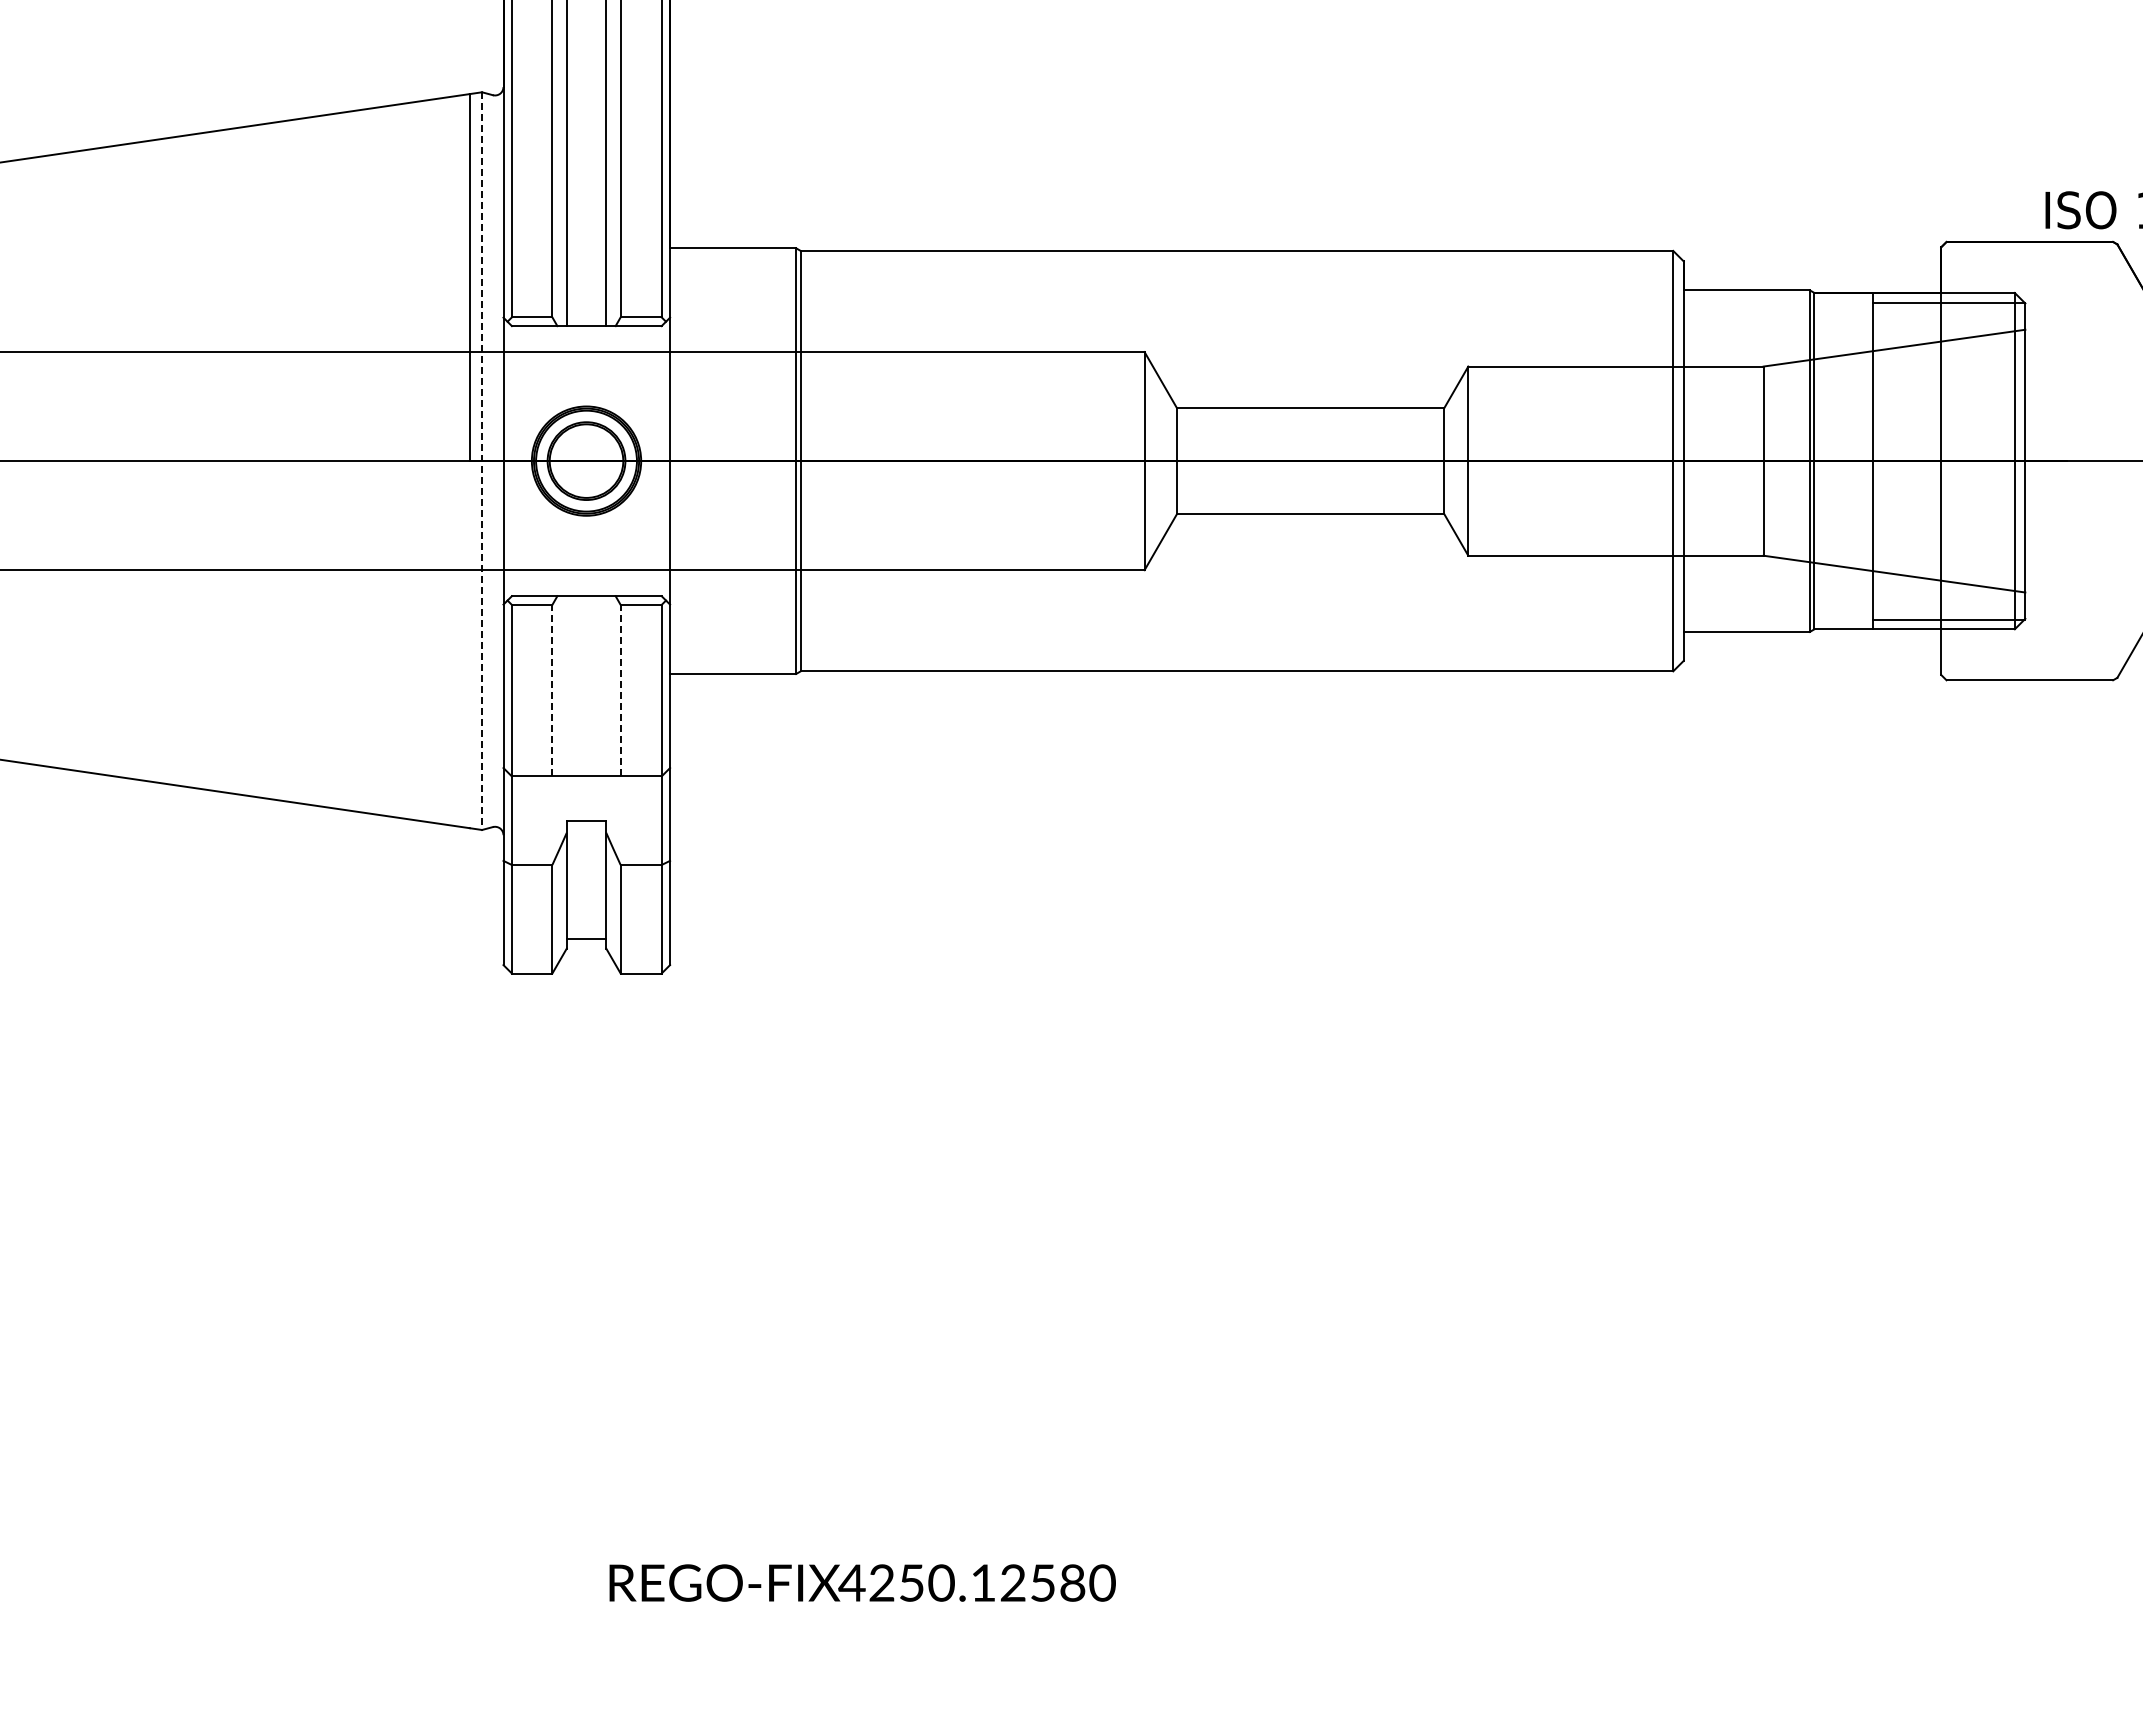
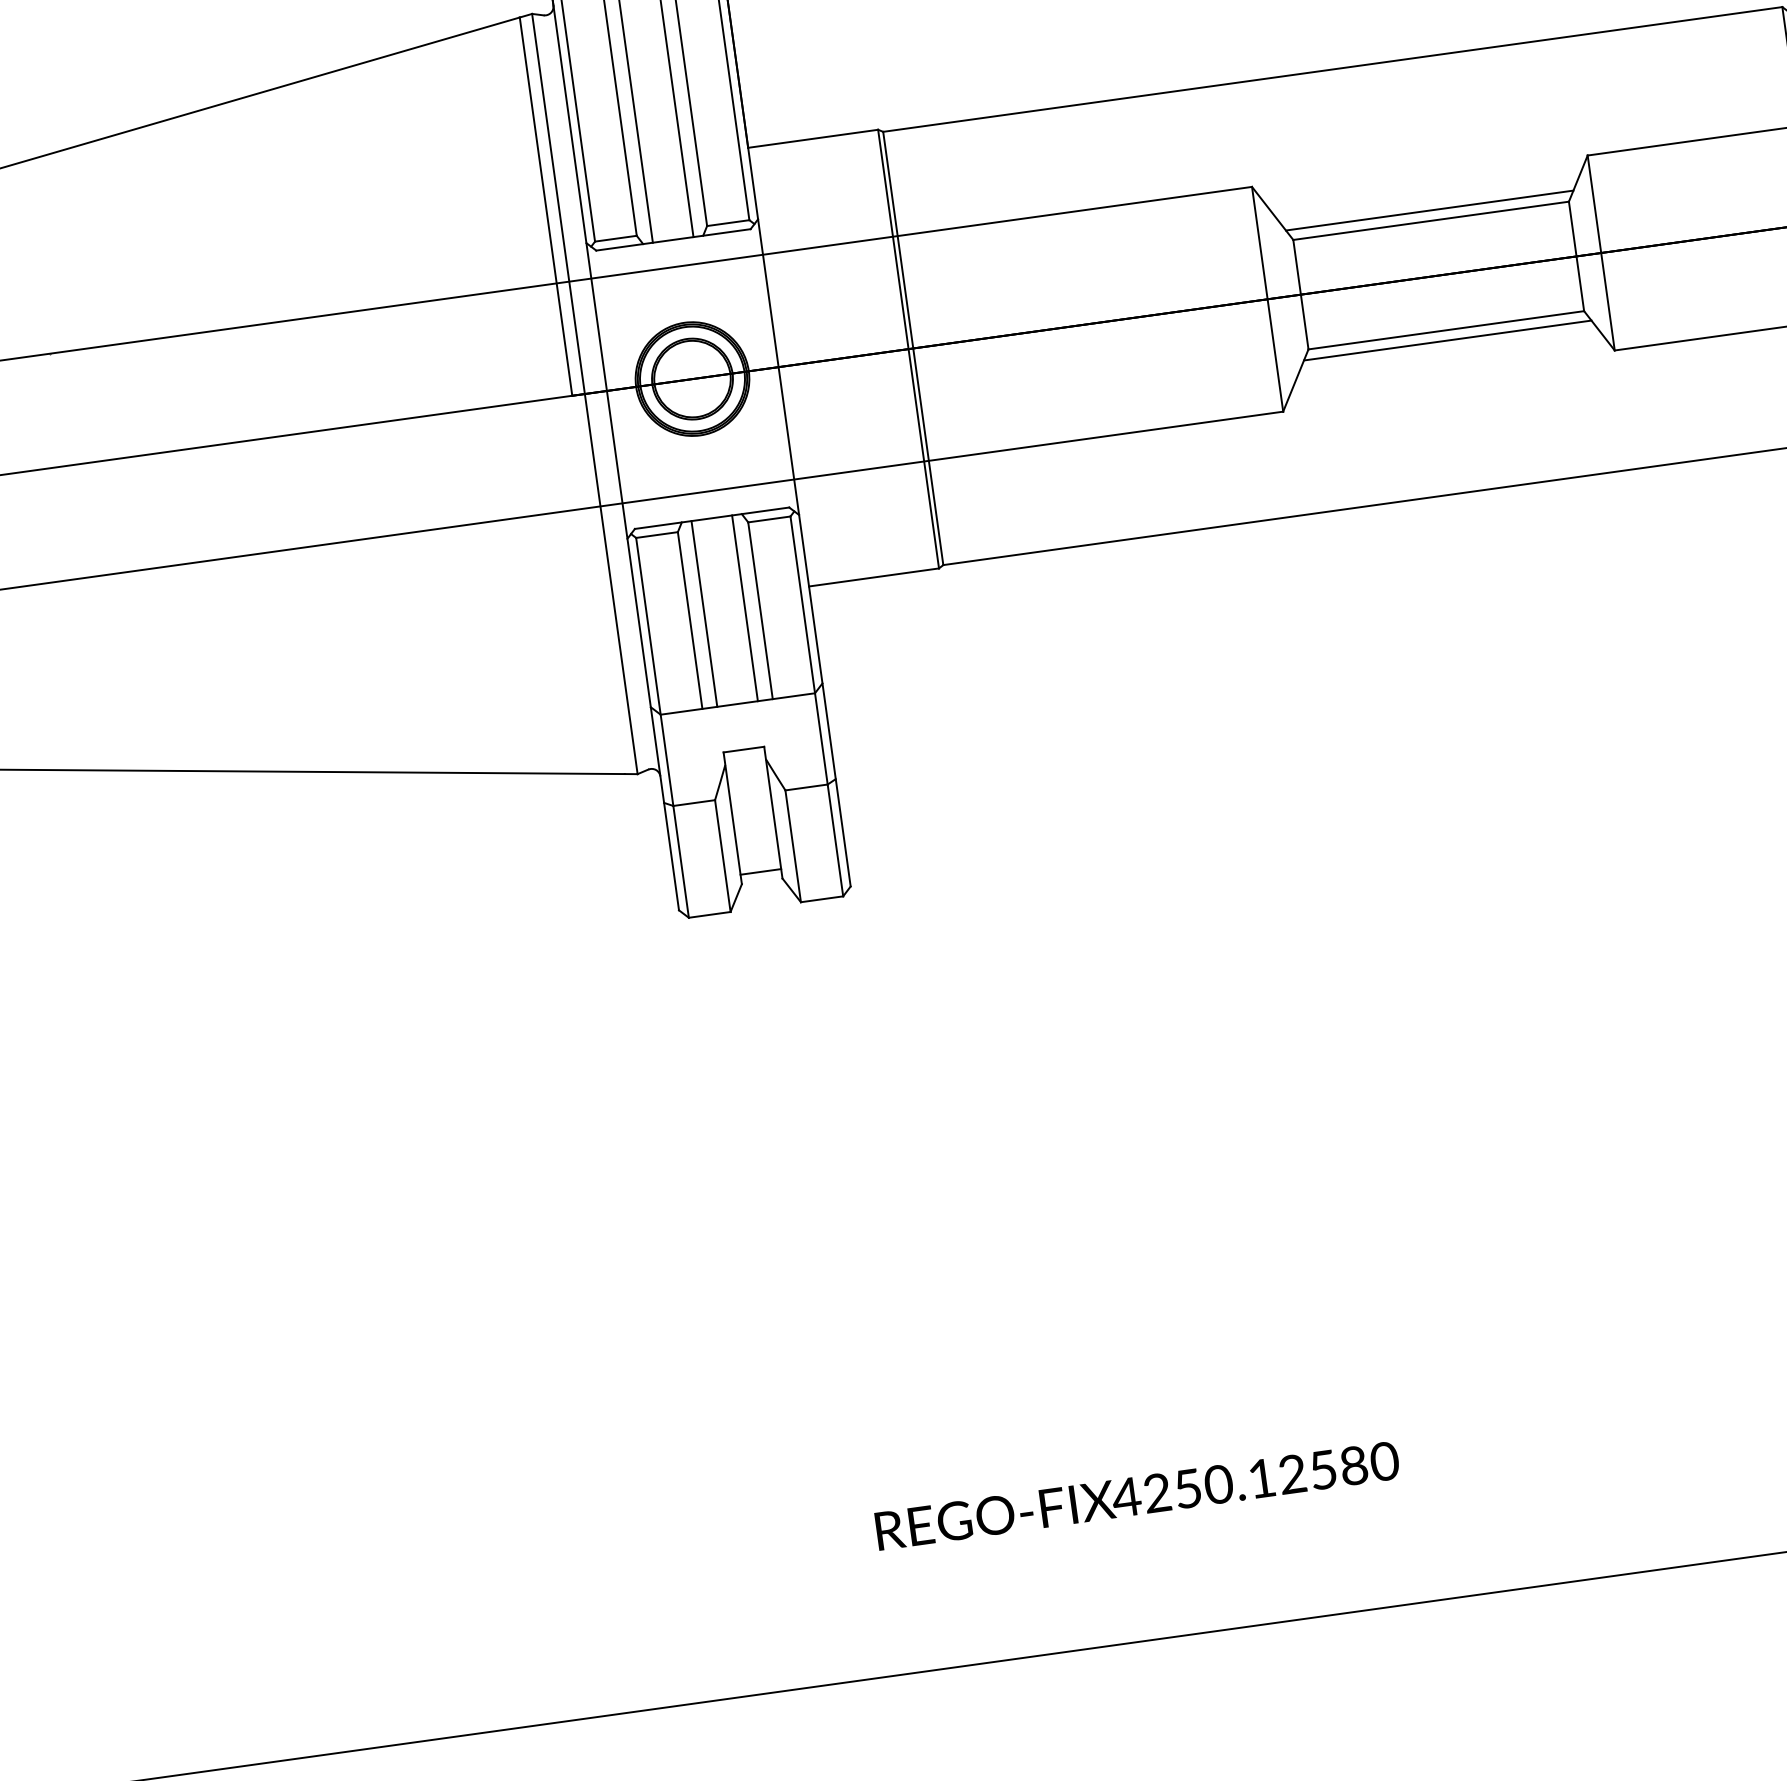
line: (1310, 398) -> (1429, 211), added
line: (482, 461) -> (585, 394), dashed -> solid
line: (1310, 524) -> (1447, 340), added
line: (566, 686) -> (704, 614), added
line: (606, 686) -> (745, 608), added
line: (552, 690) -> (690, 620), dashed -> solid
line: (620, 690) -> (760, 610), dashed -> solid

